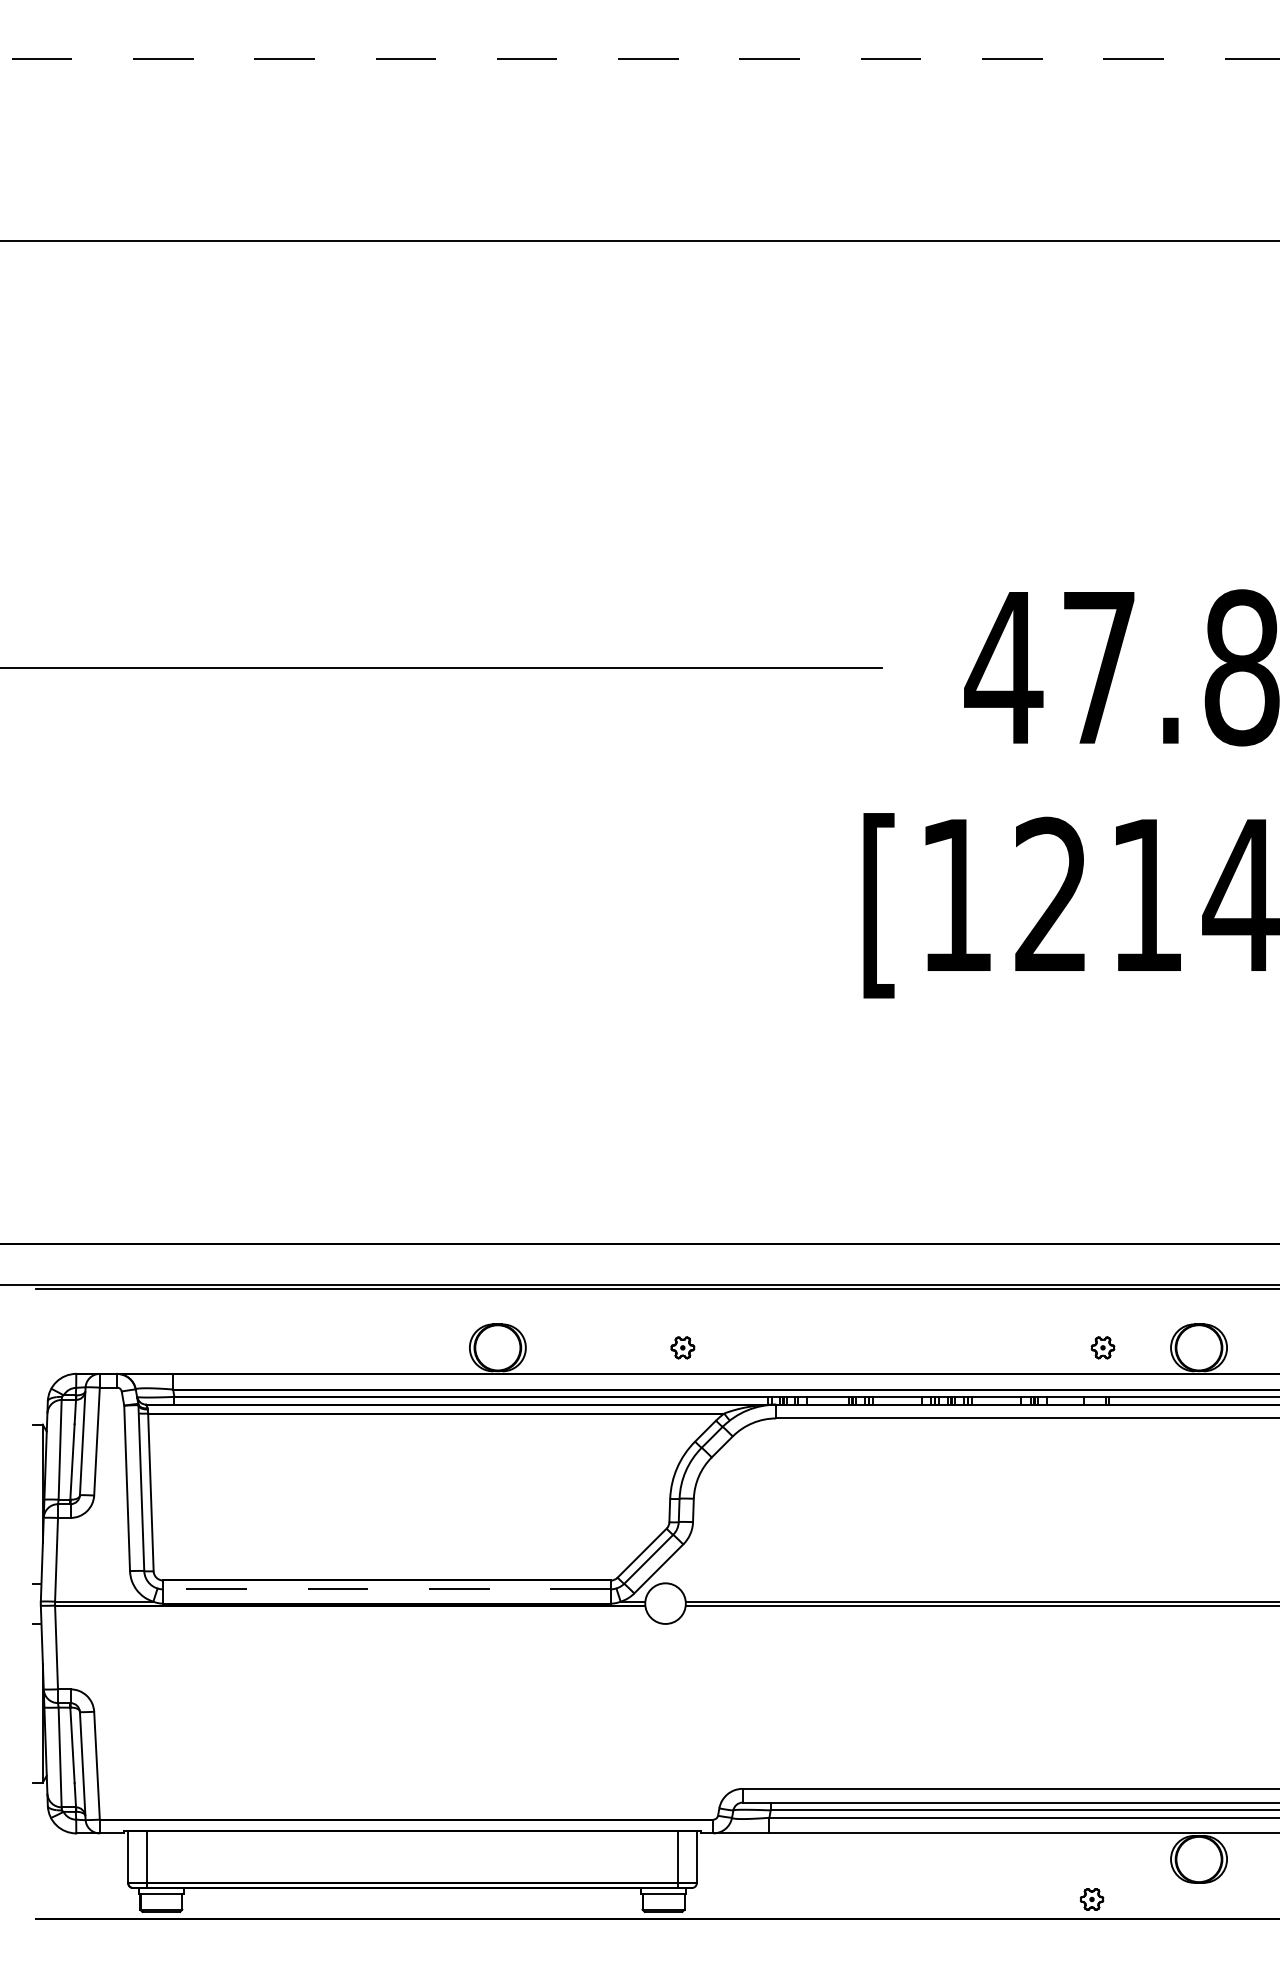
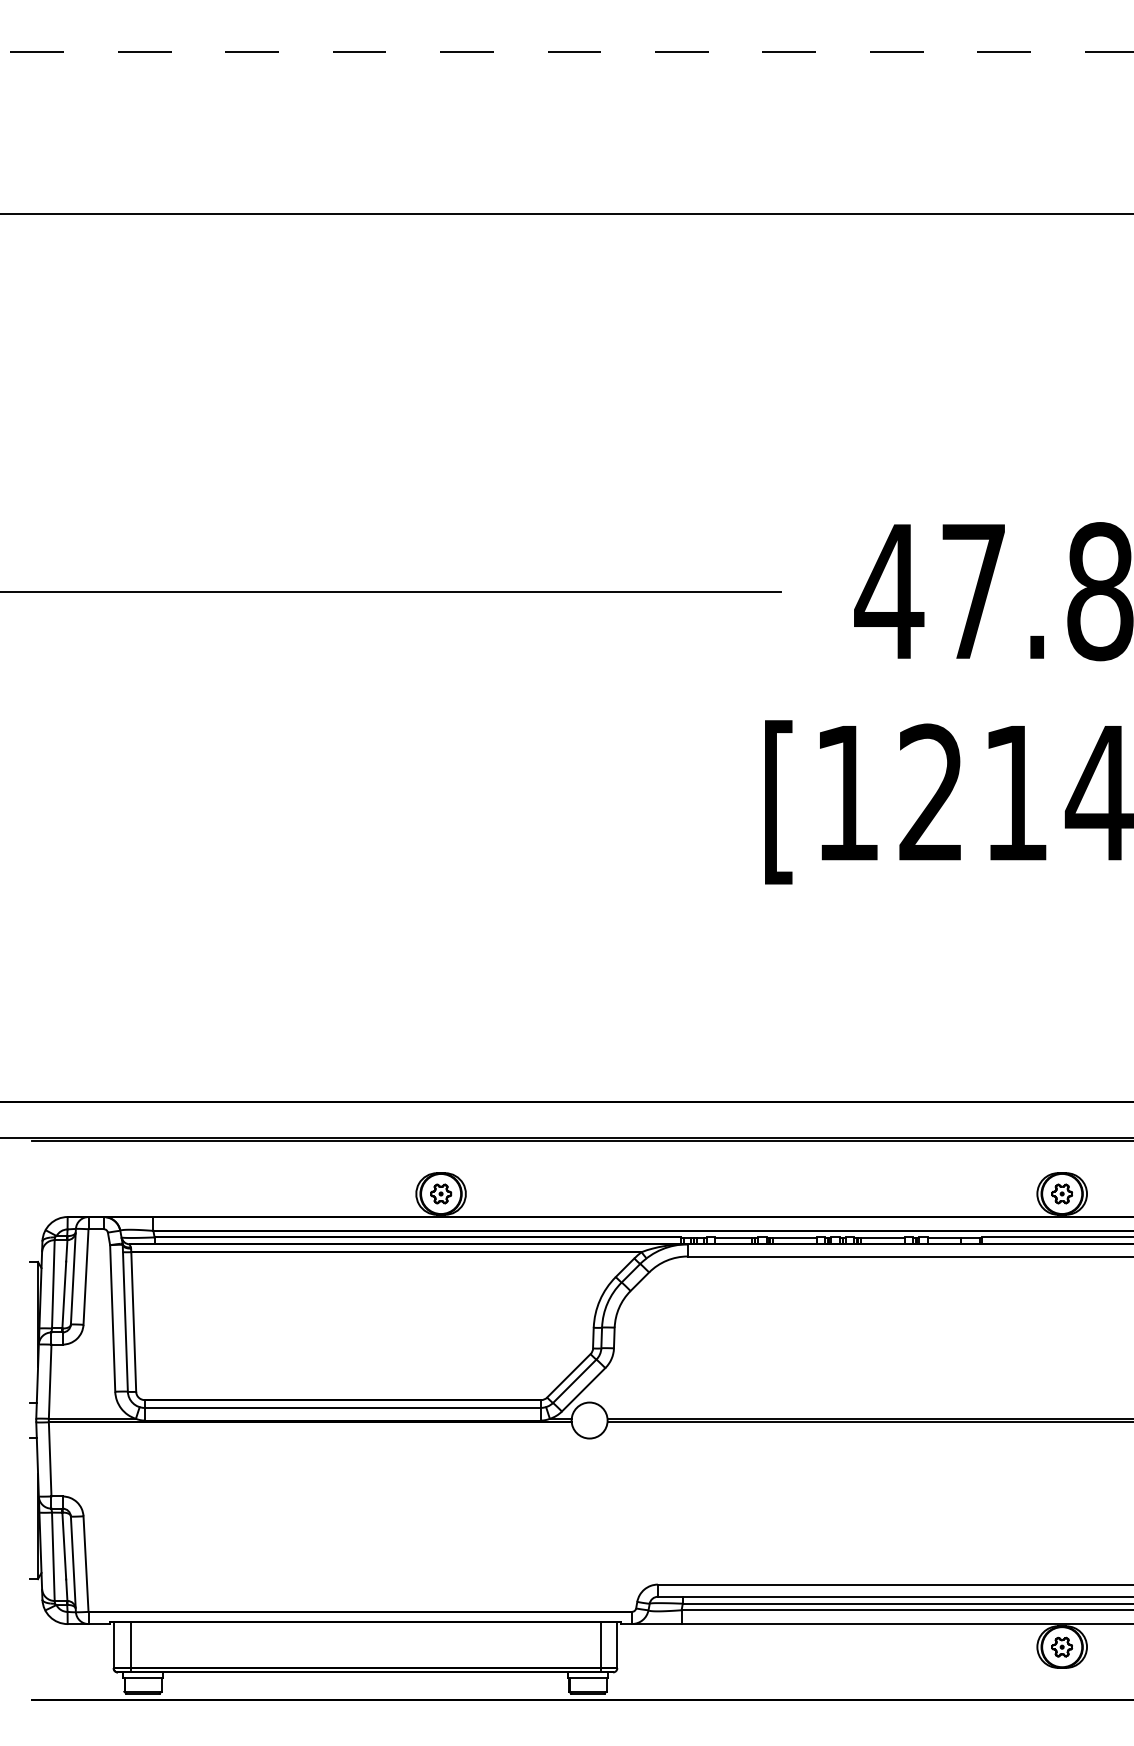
part: (682, 1347) -> (440, 1193), moved
part: (1102, 1347) -> (1061, 1193), moved
line: (387, 1589) -> (343, 1408), dashed -> solid
part: (1091, 1899) -> (1061, 1647), moved

